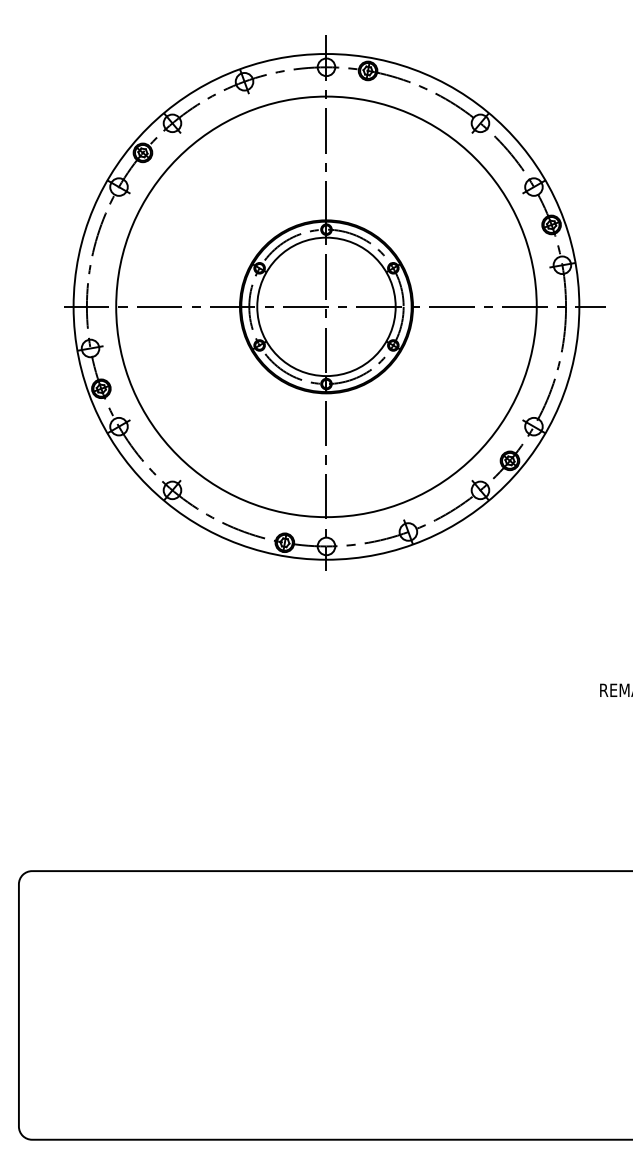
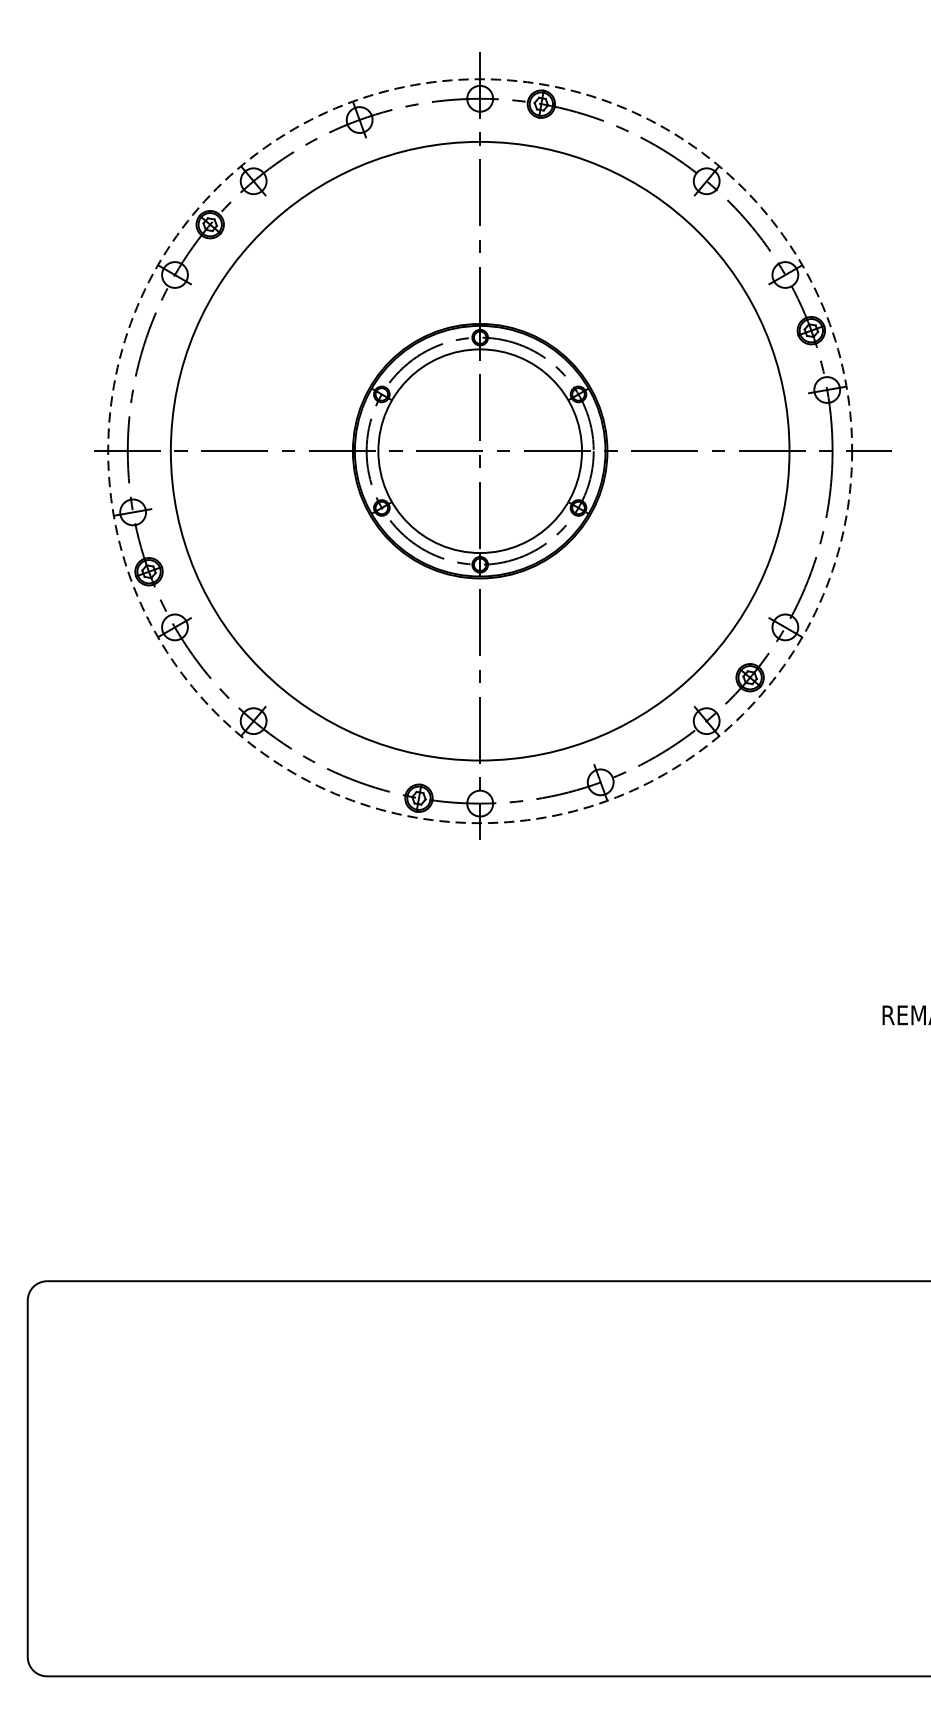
circle: (326, 306) -> (480, 450), solid -> dashed

